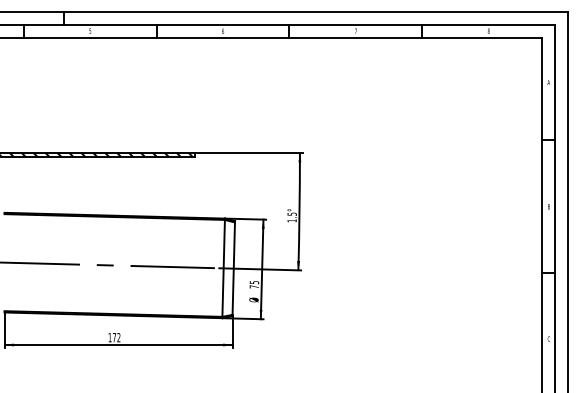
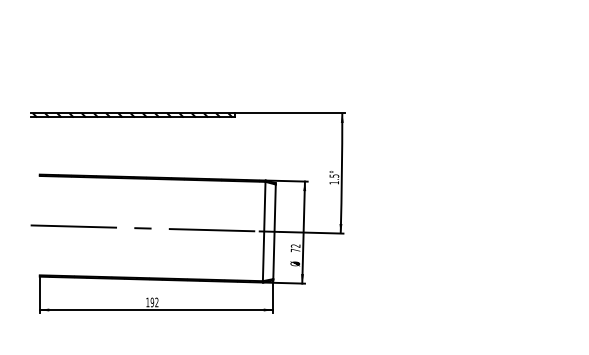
text: (254, 282) -> (295, 245), 75 -> 72
text: (114, 337) -> (152, 302), 172 -> 192

